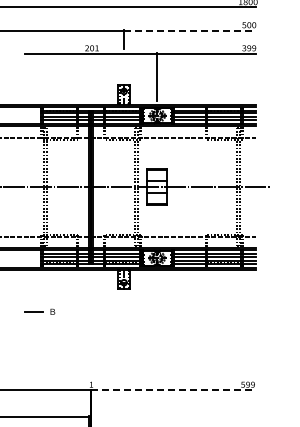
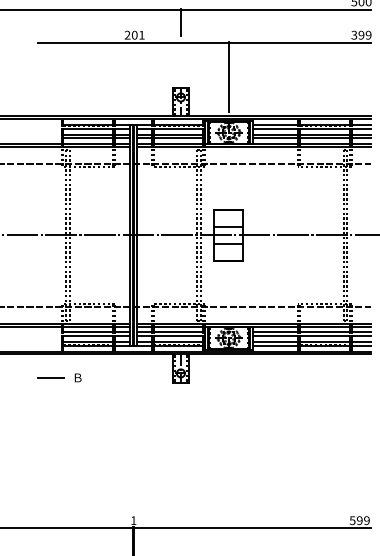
line: (189, 30) -> (275, 9), dashed -> solid
part: (39, 311) -> (58, 377), moved
line: (174, 390) -> (253, 528), dashed -> solid

